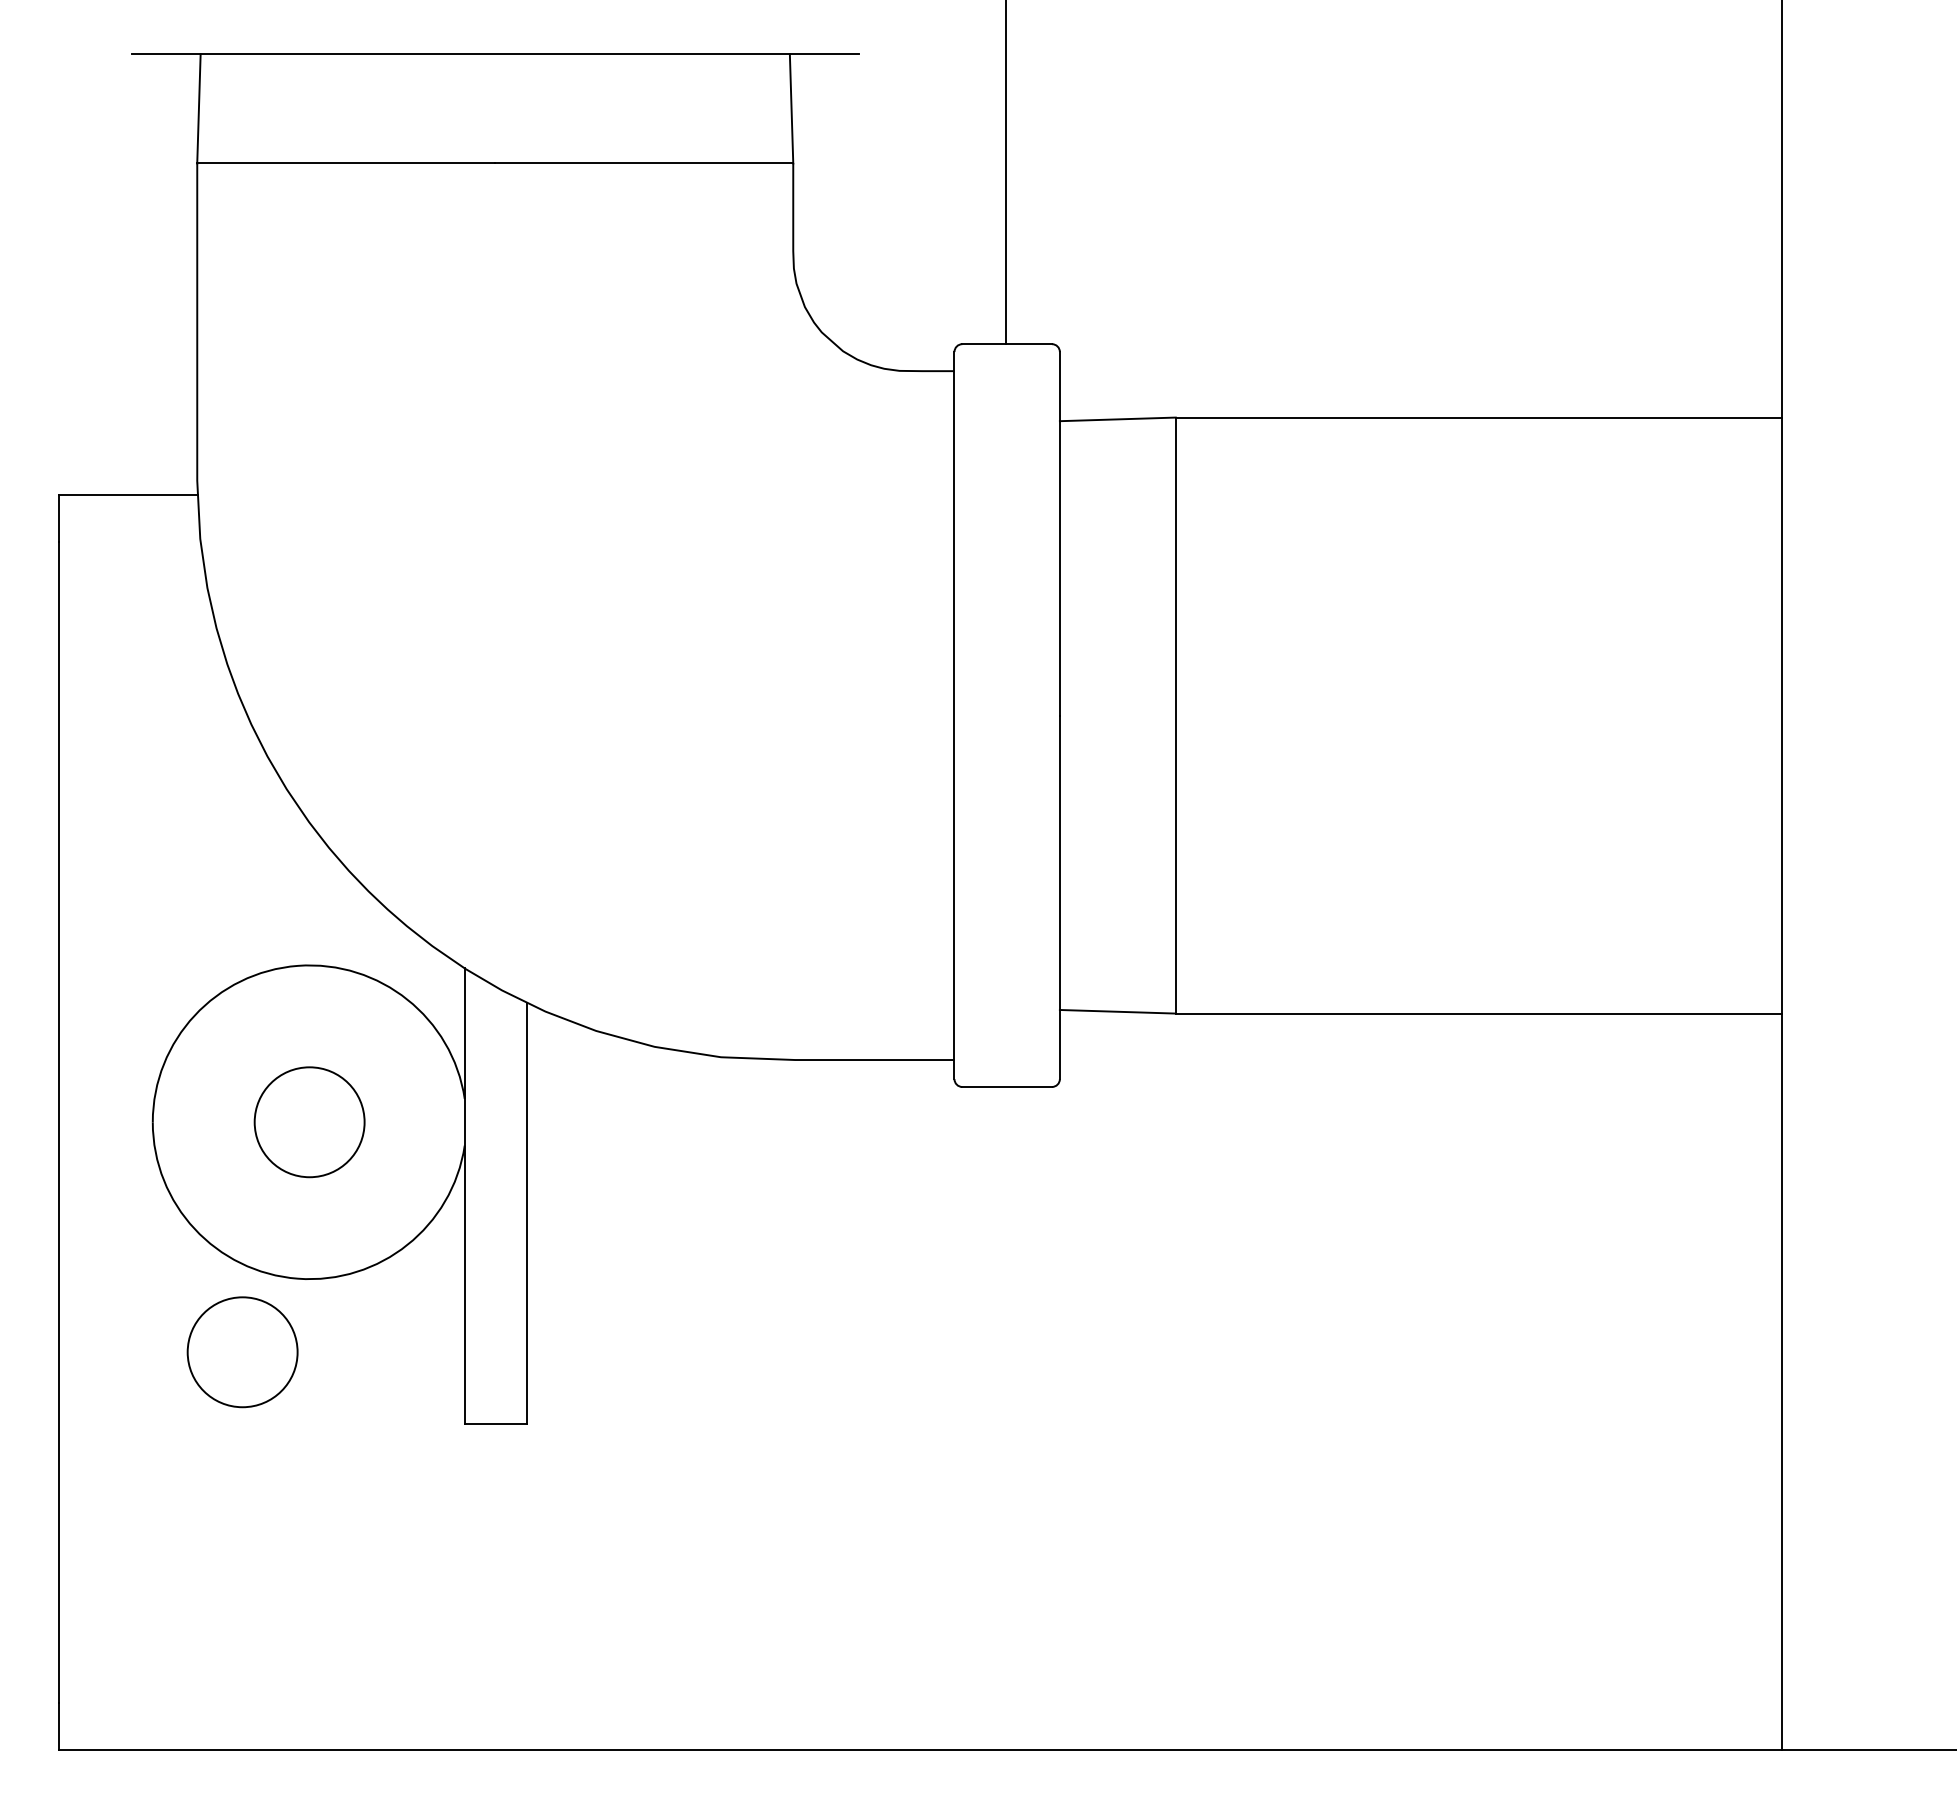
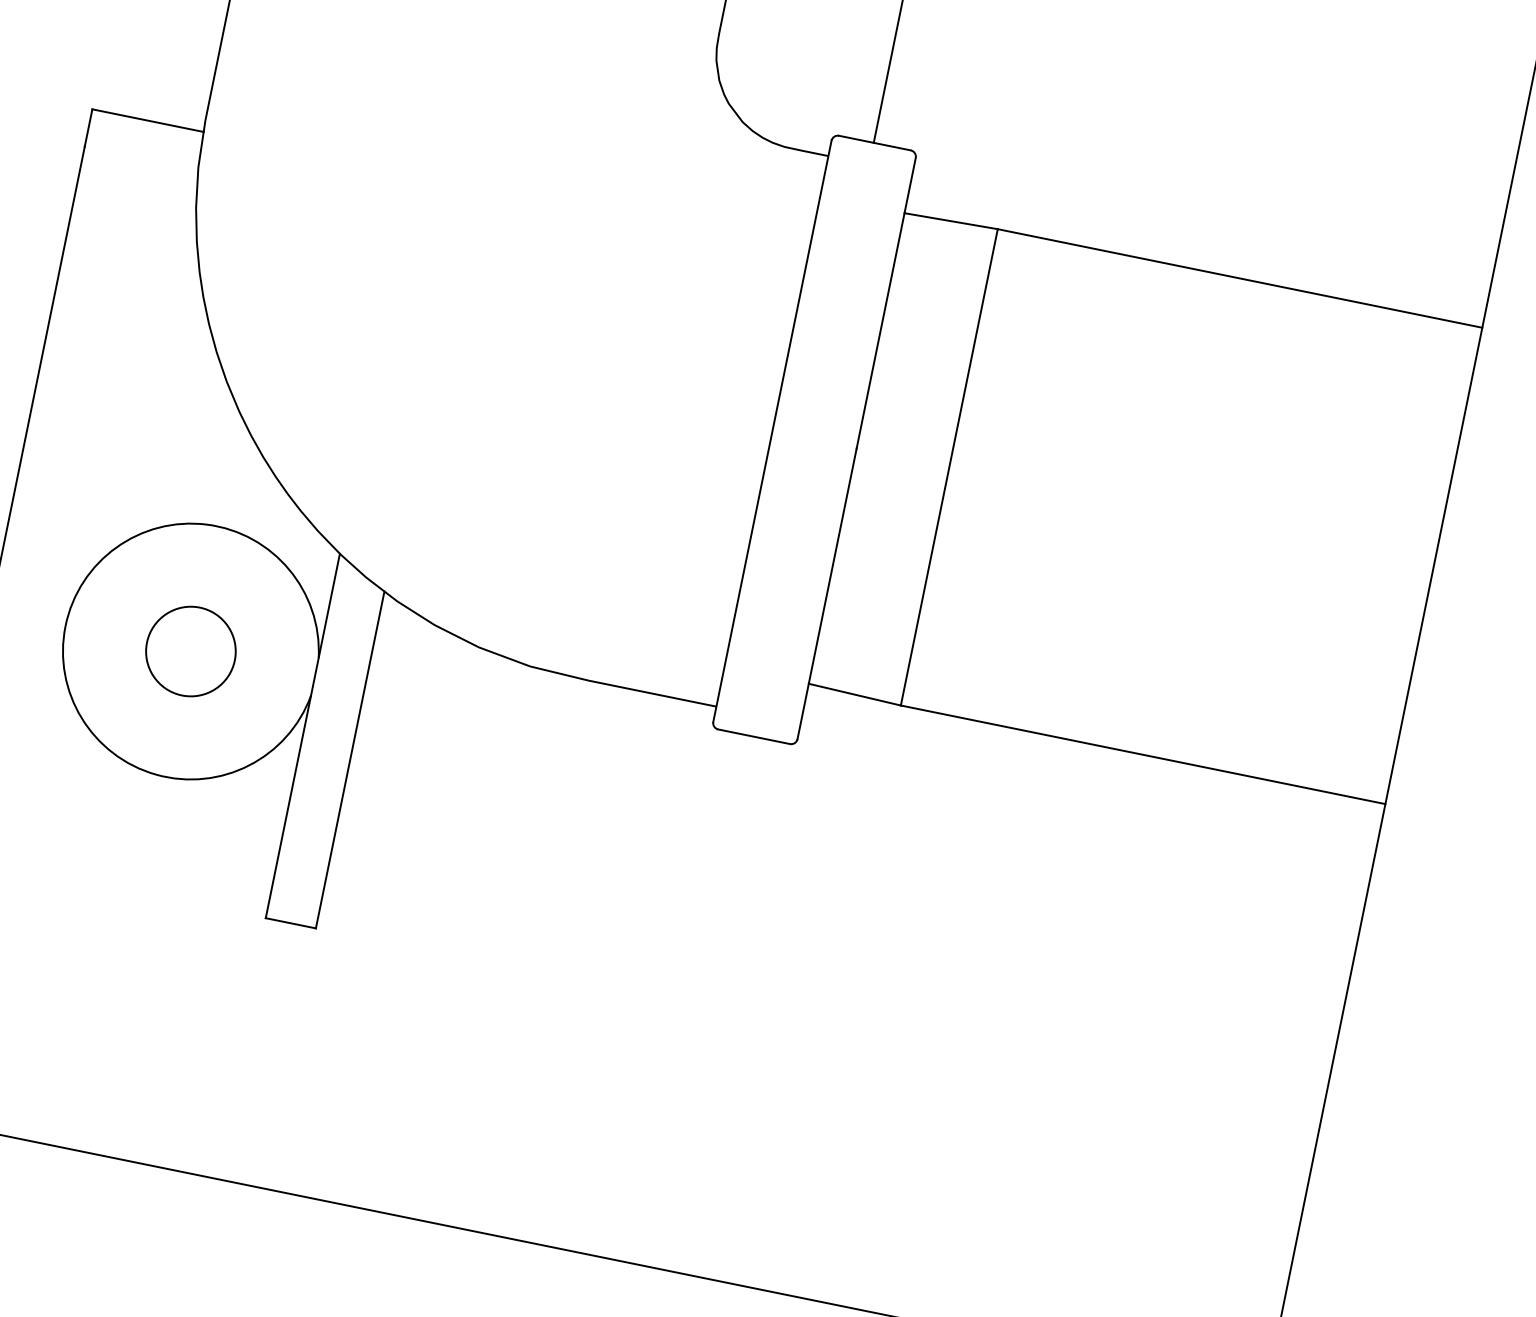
circle: (242, 1352) -> (99, 824), removed

